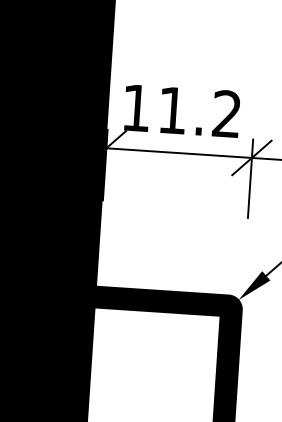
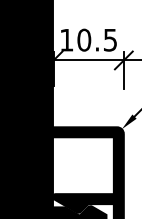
text: (198, 110) -> (96, 39), 11.2 -> 10.5

